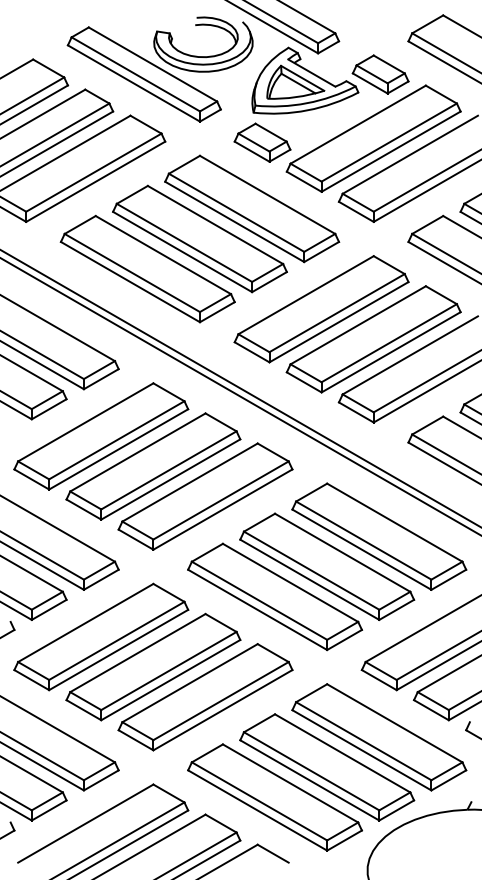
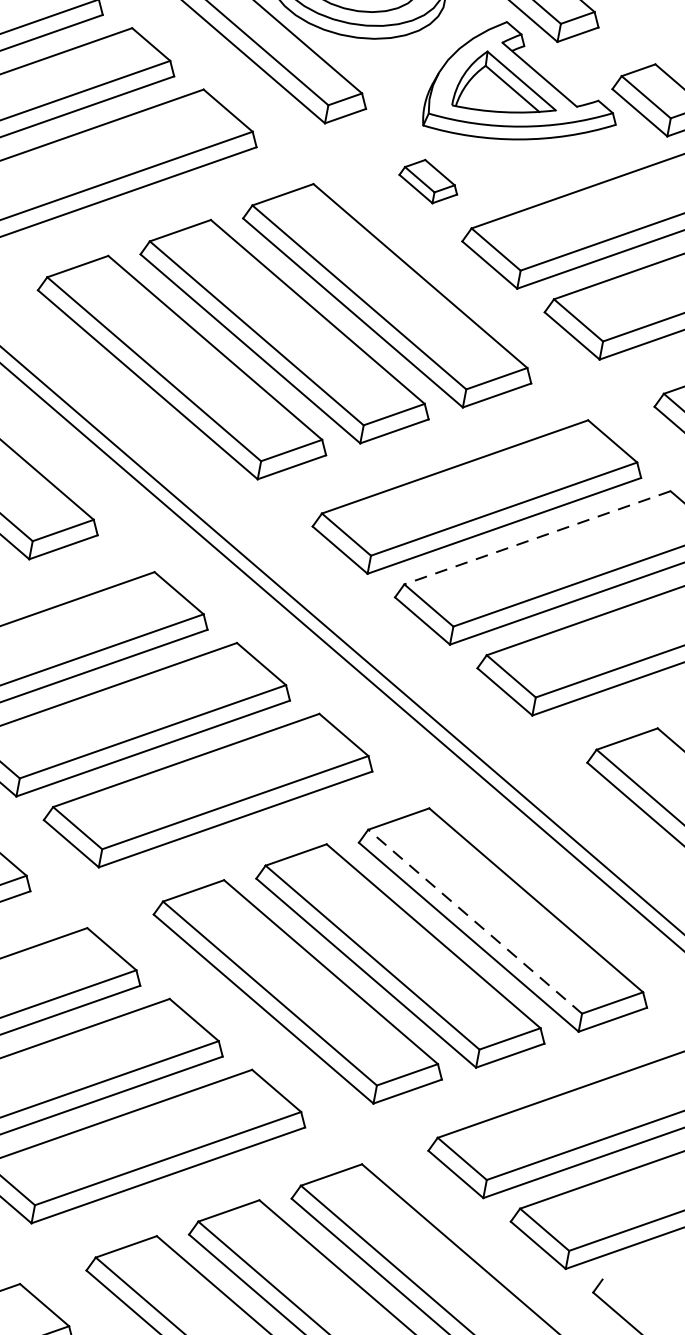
part: (262, 142) -> (428, 181), size x0.6
line: (357, 325) -> (536, 537), solid -> dashed
line: (363, 540) -> (474, 921), solid -> dashed

